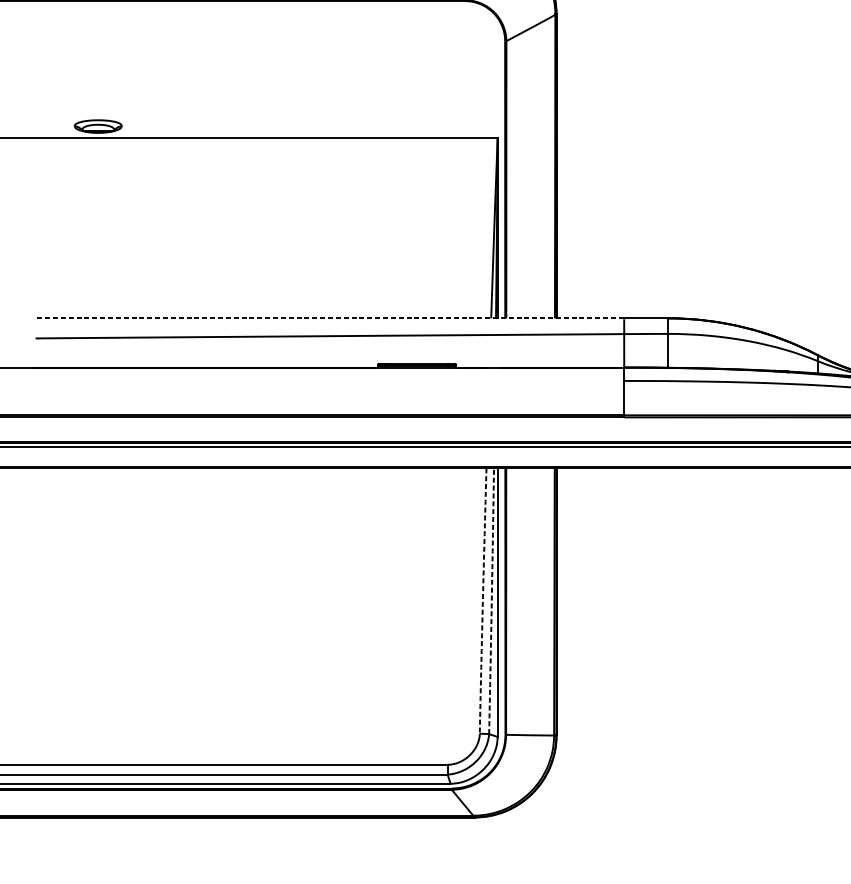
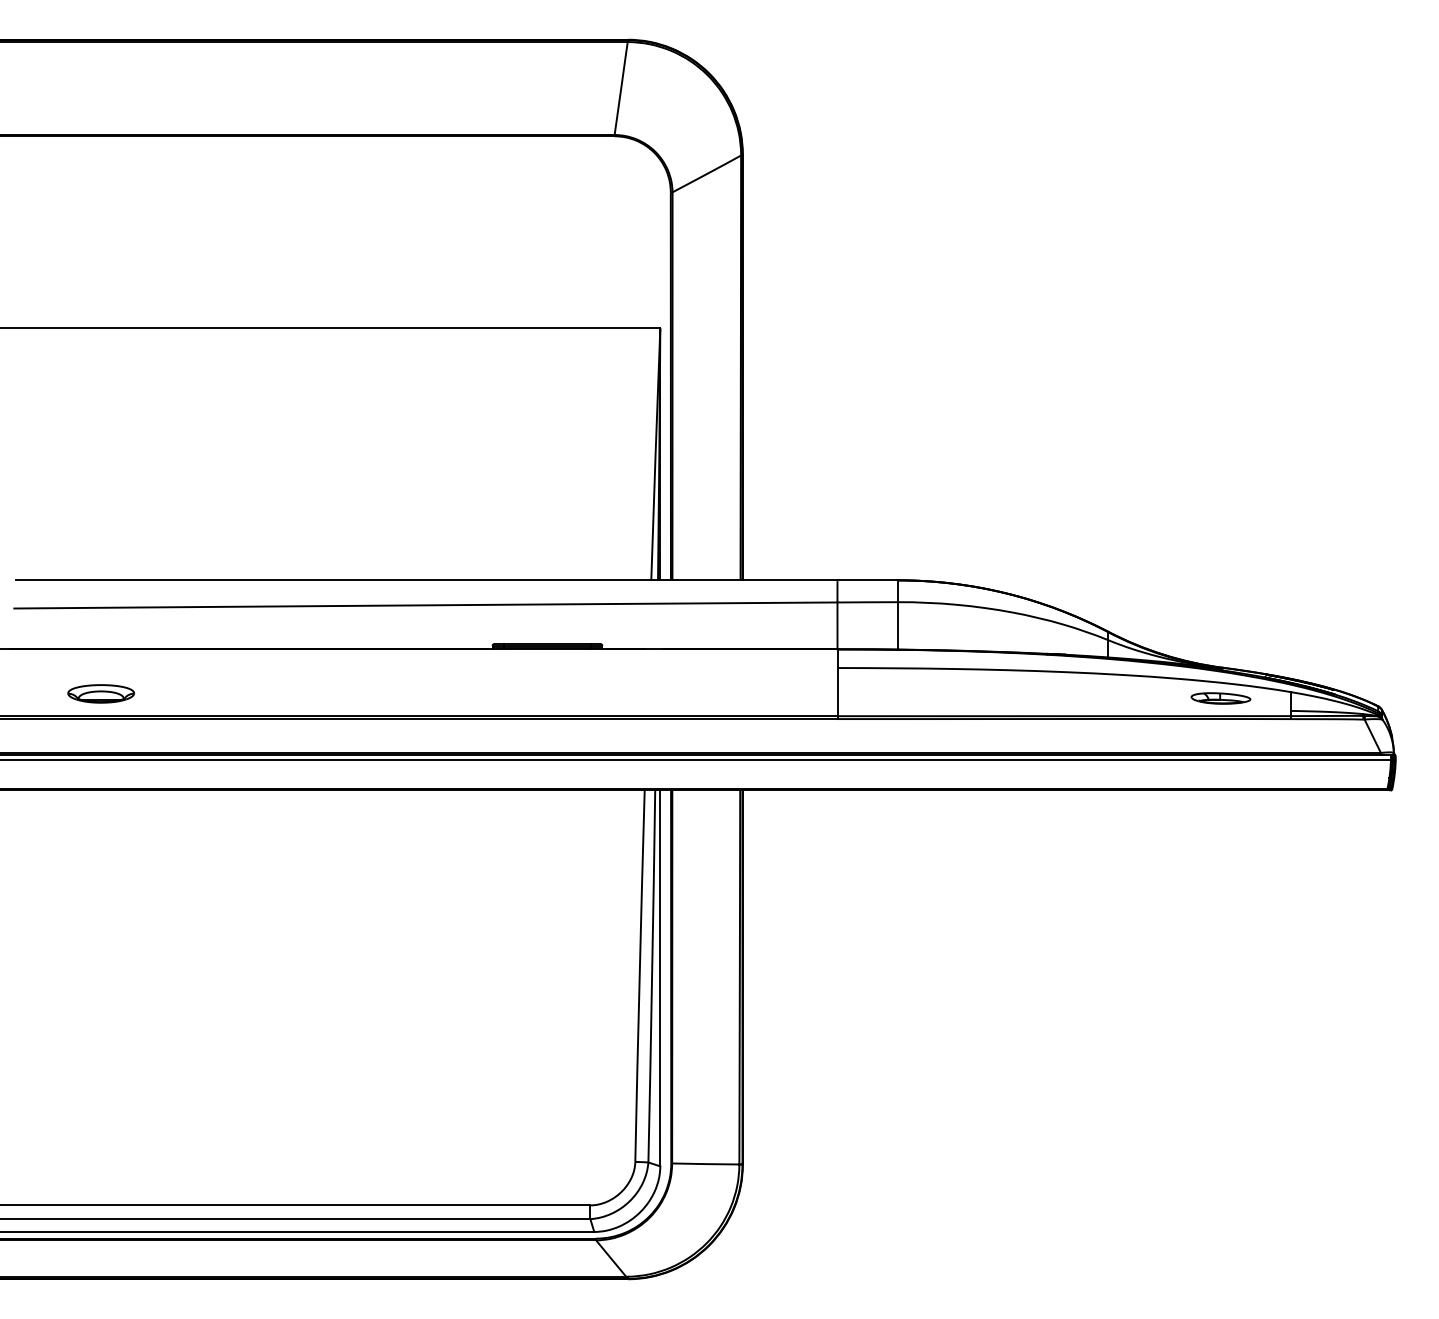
part: (98, 126) -> (101, 693), moved
line: (330, 318) -> (426, 580), dashed -> solid
arc: (482, 601) -> (639, 976), dashed -> solid
arc: (492, 601) -> (652, 976), dashed -> solid

